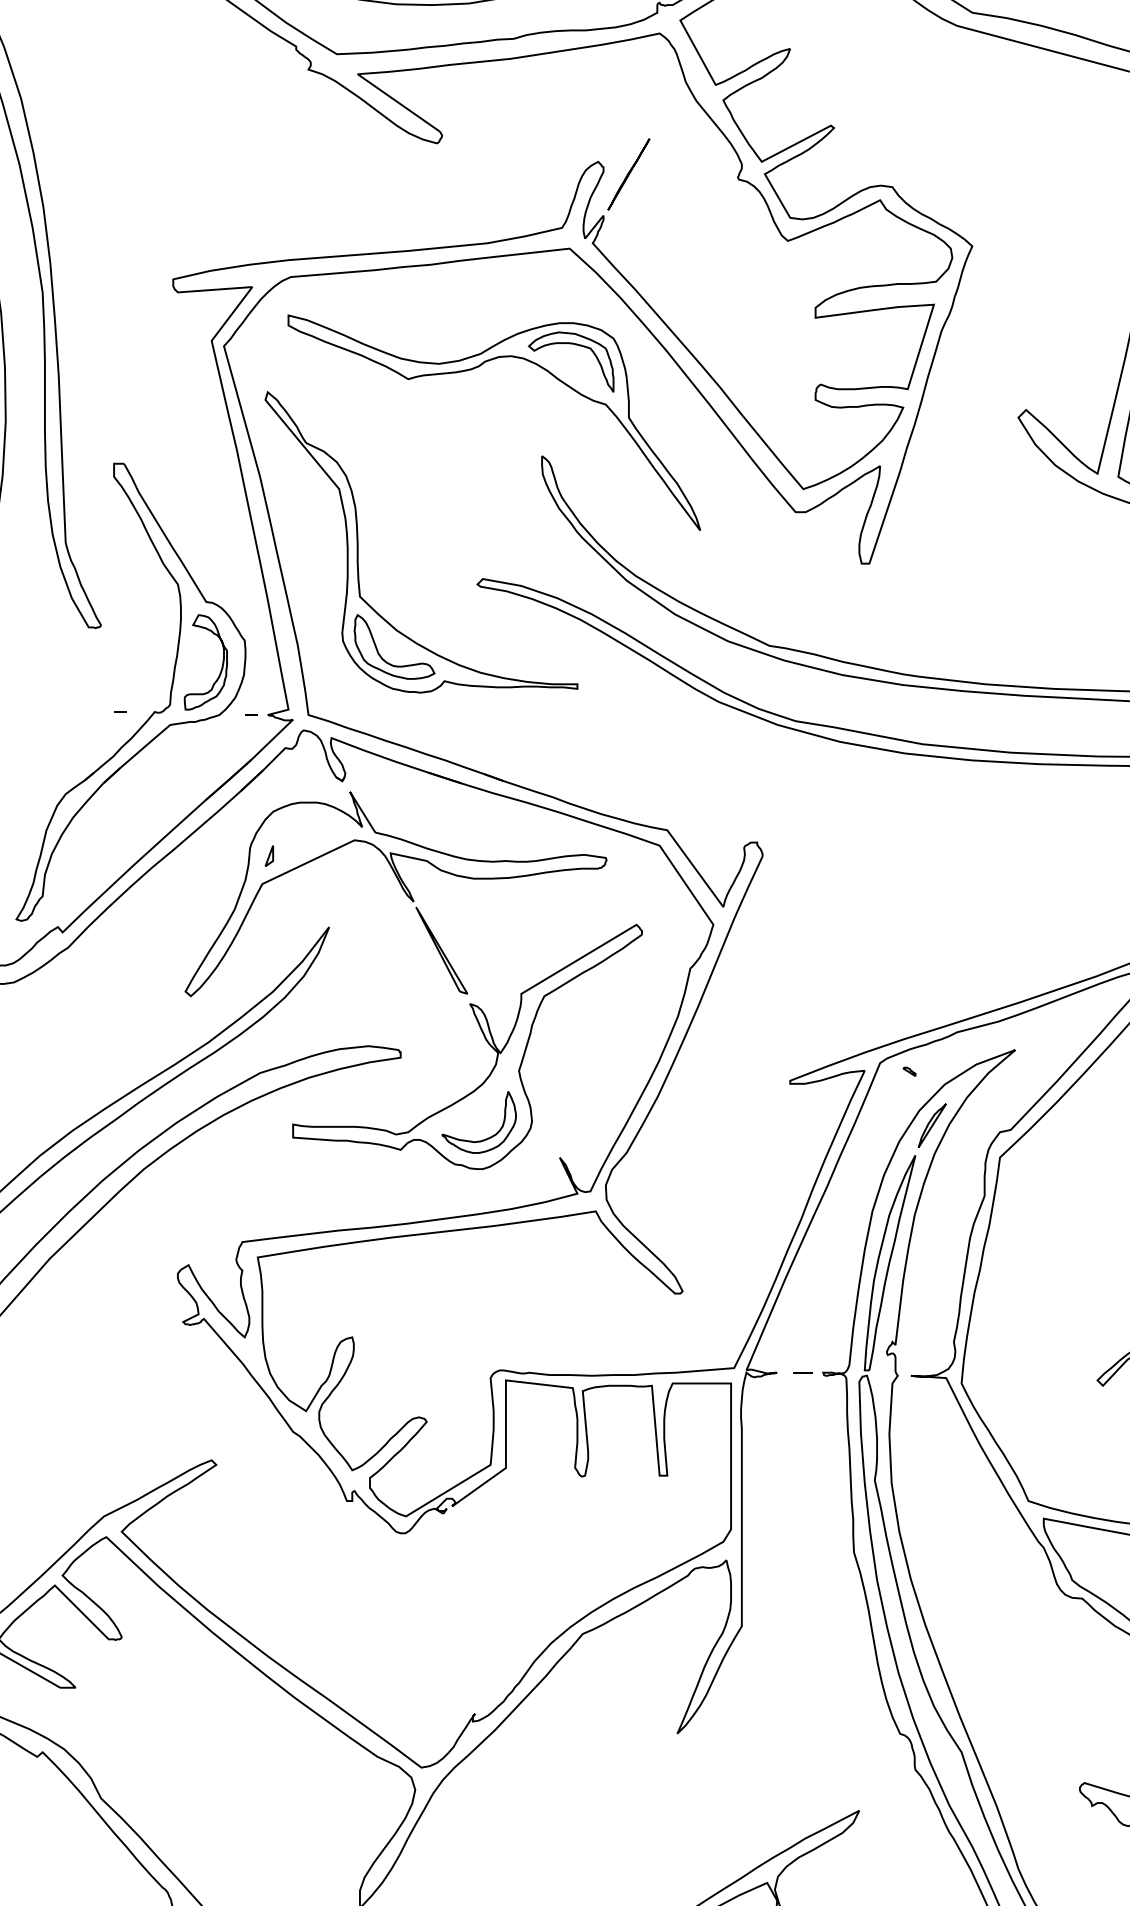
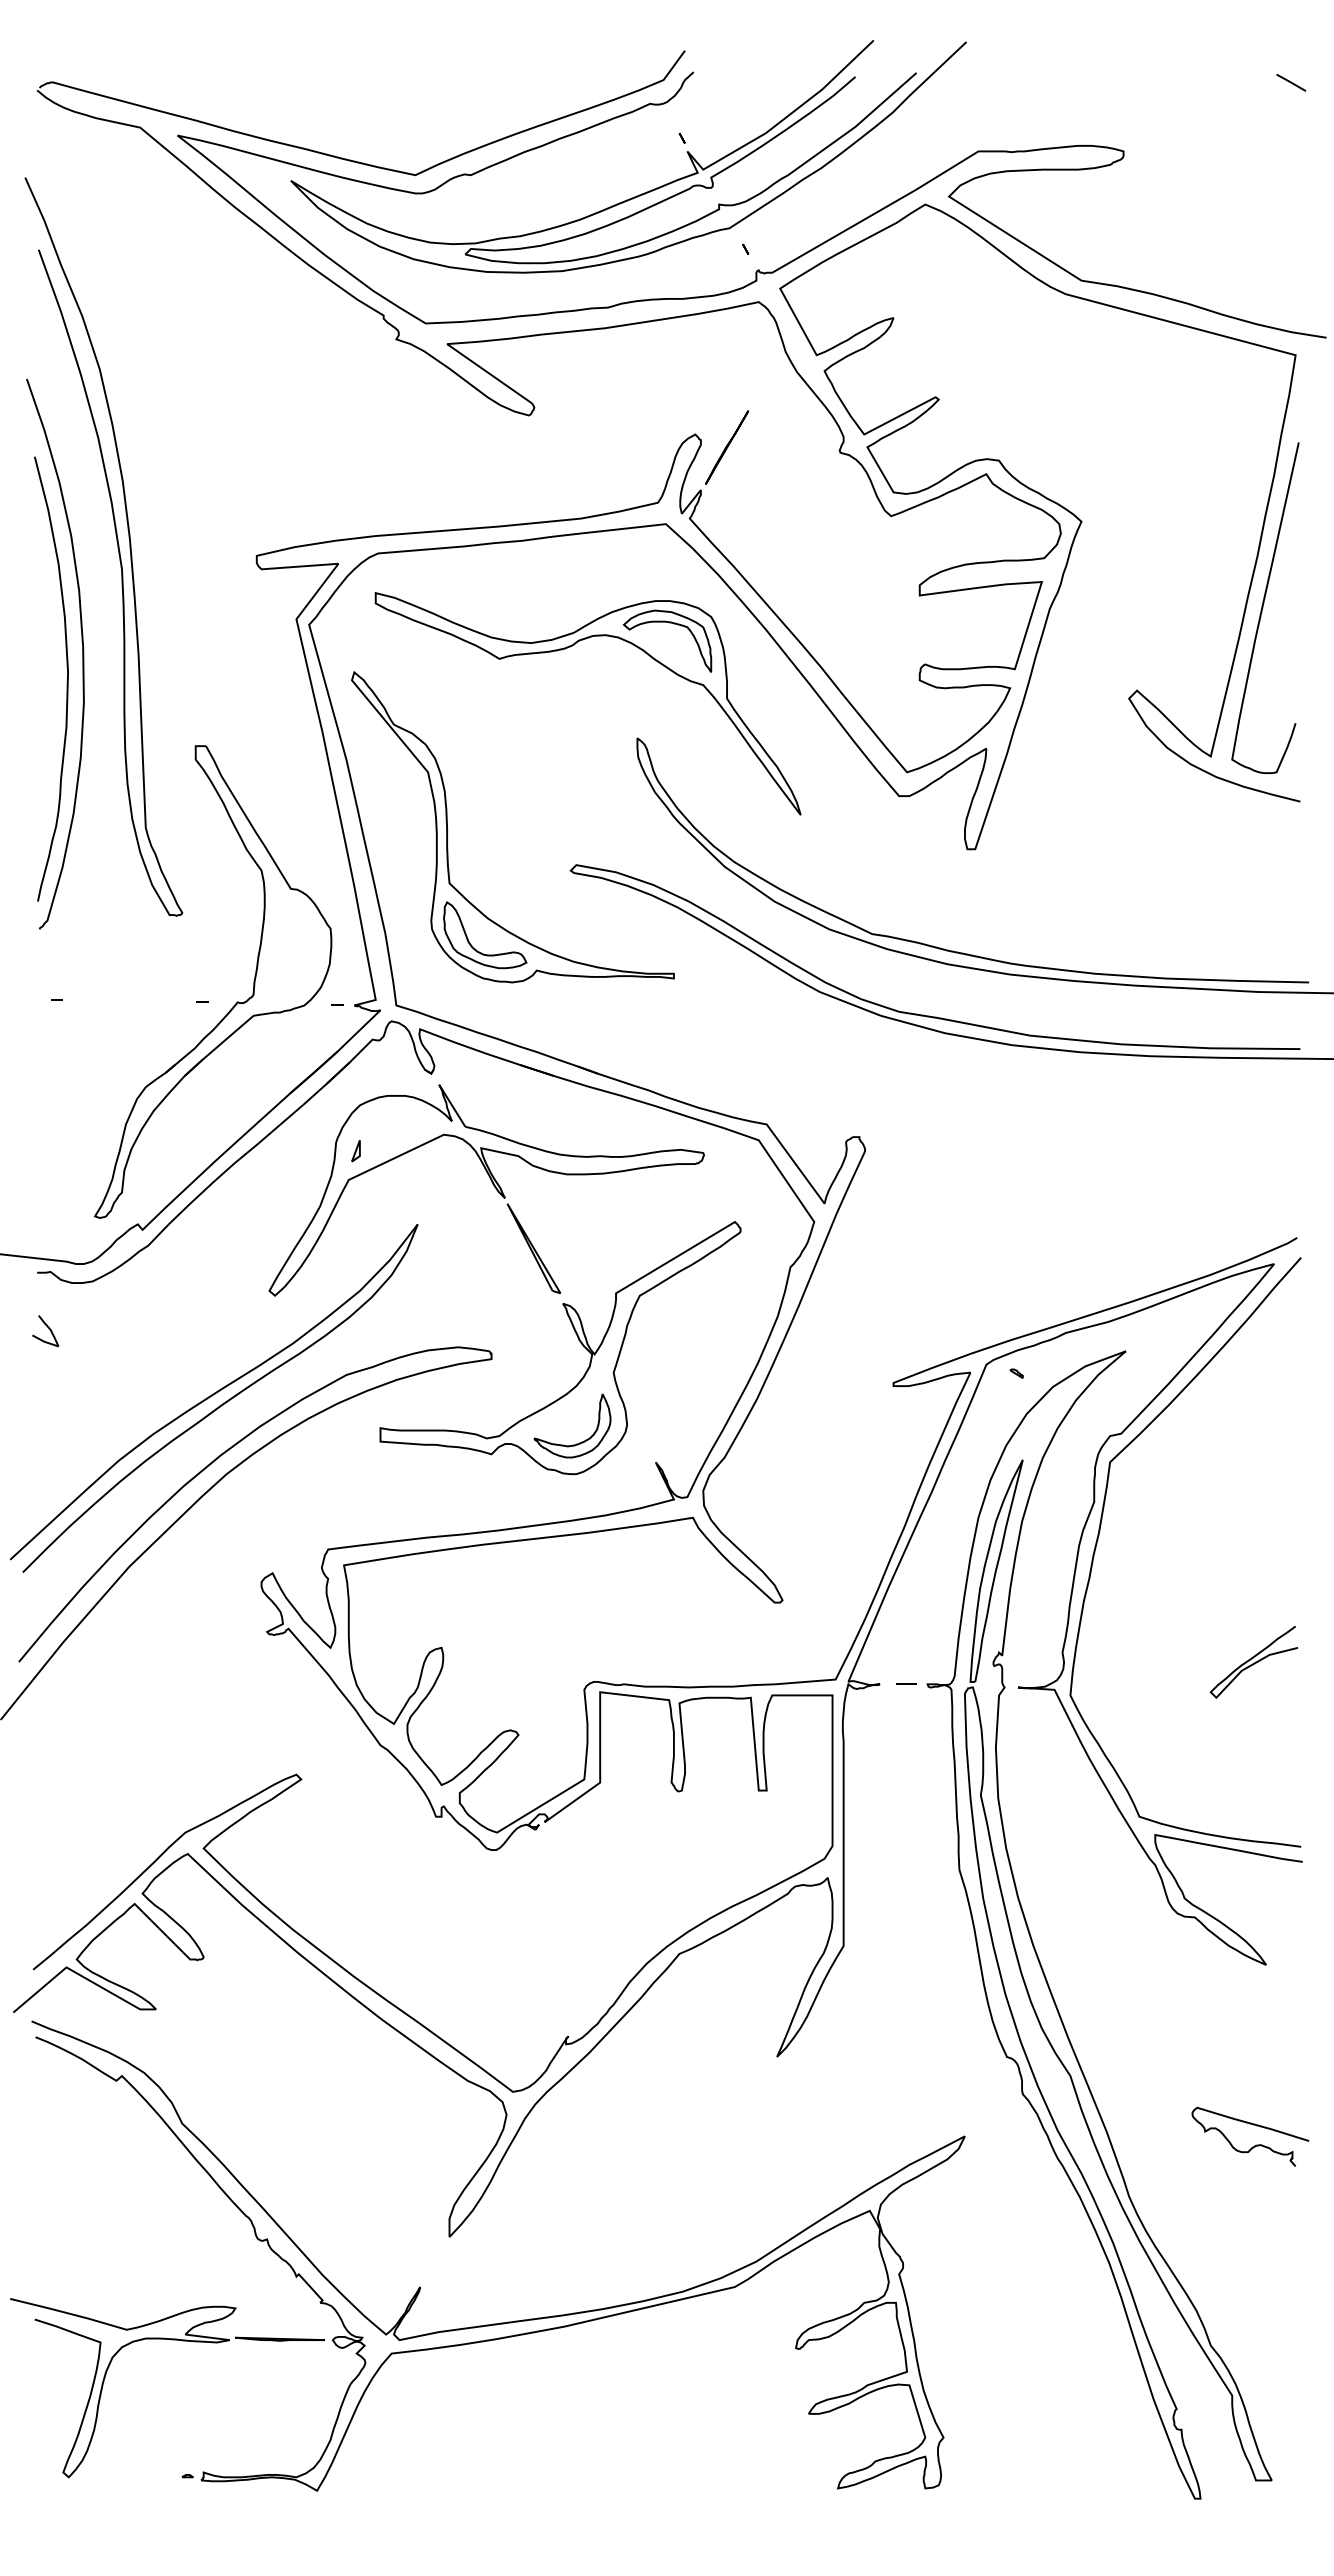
part: (221, 666) -> (306, 955), removed
part: (932, 1125) -> (1040, 1429), removed

